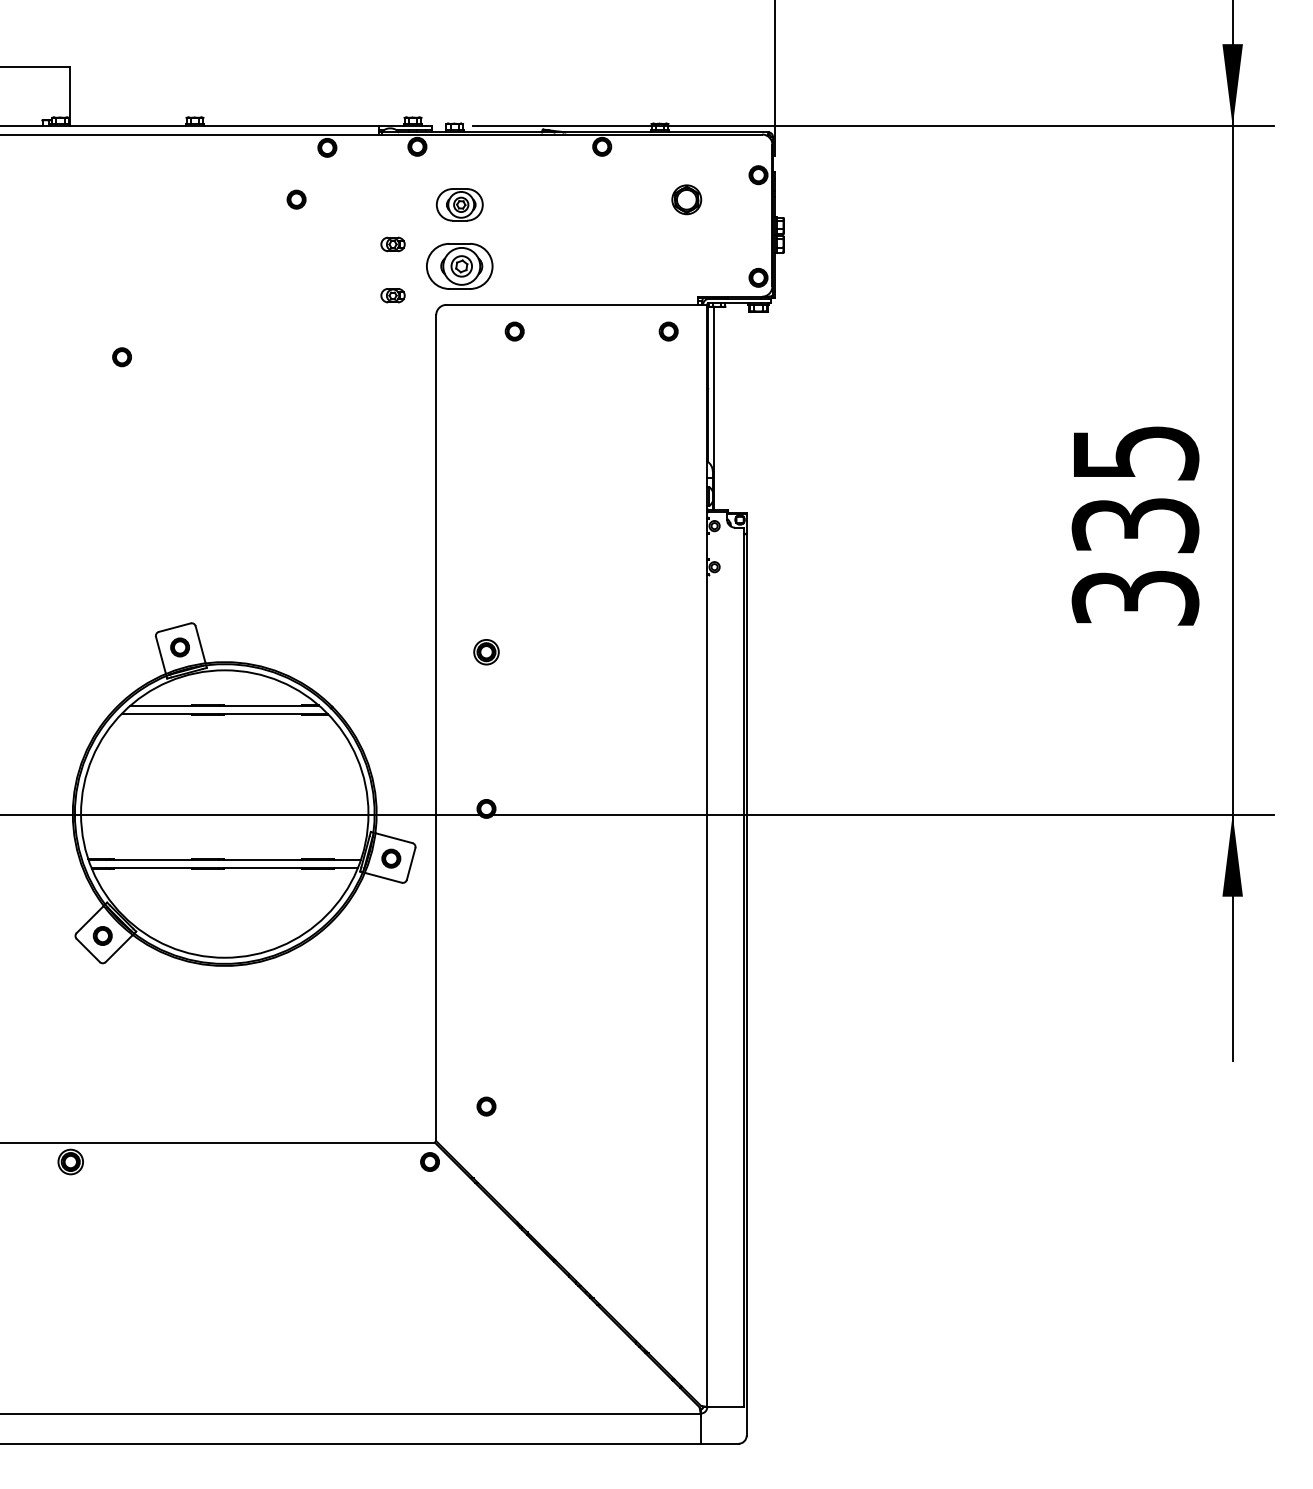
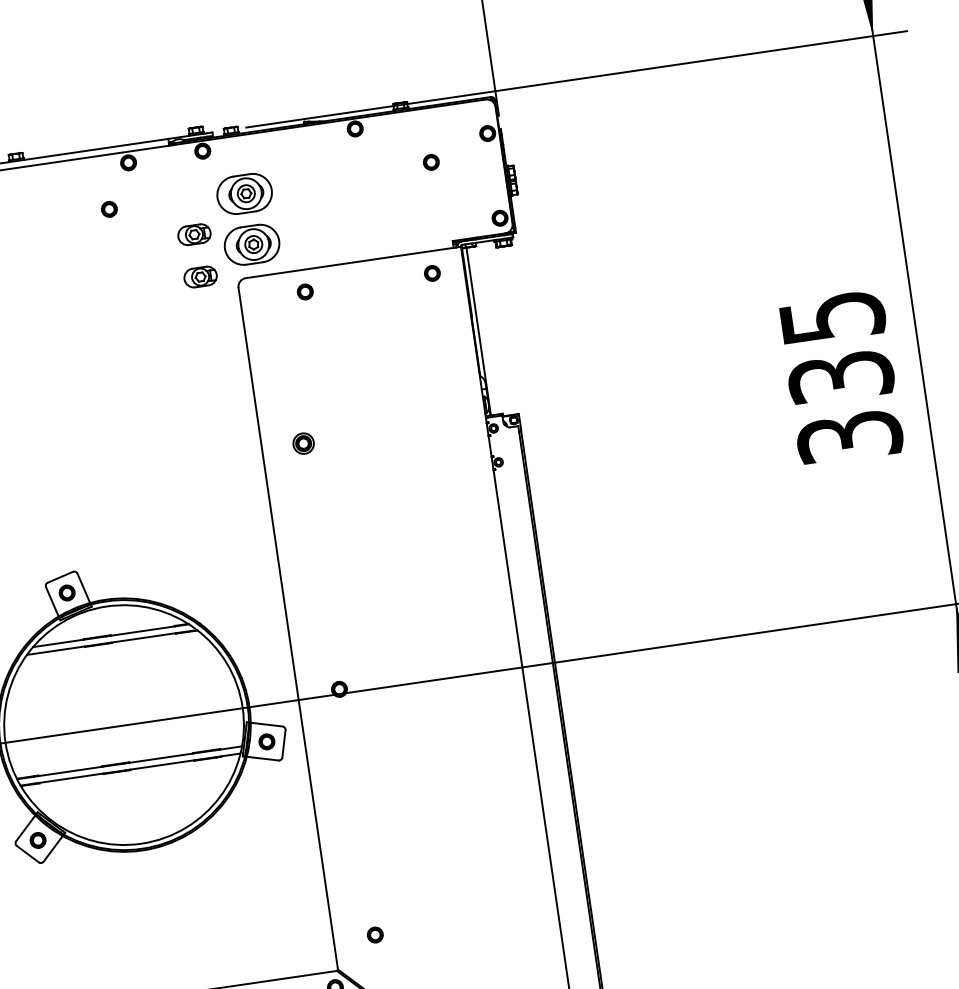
part: (686, 199) -> (431, 162), size x0.62
part: (459, 204) -> (244, 193), size x1.43
part: (392, 244) -> (193, 234), size x1.67
part: (392, 295) -> (200, 276), size x1.67
part: (486, 652) -> (303, 443), moved

